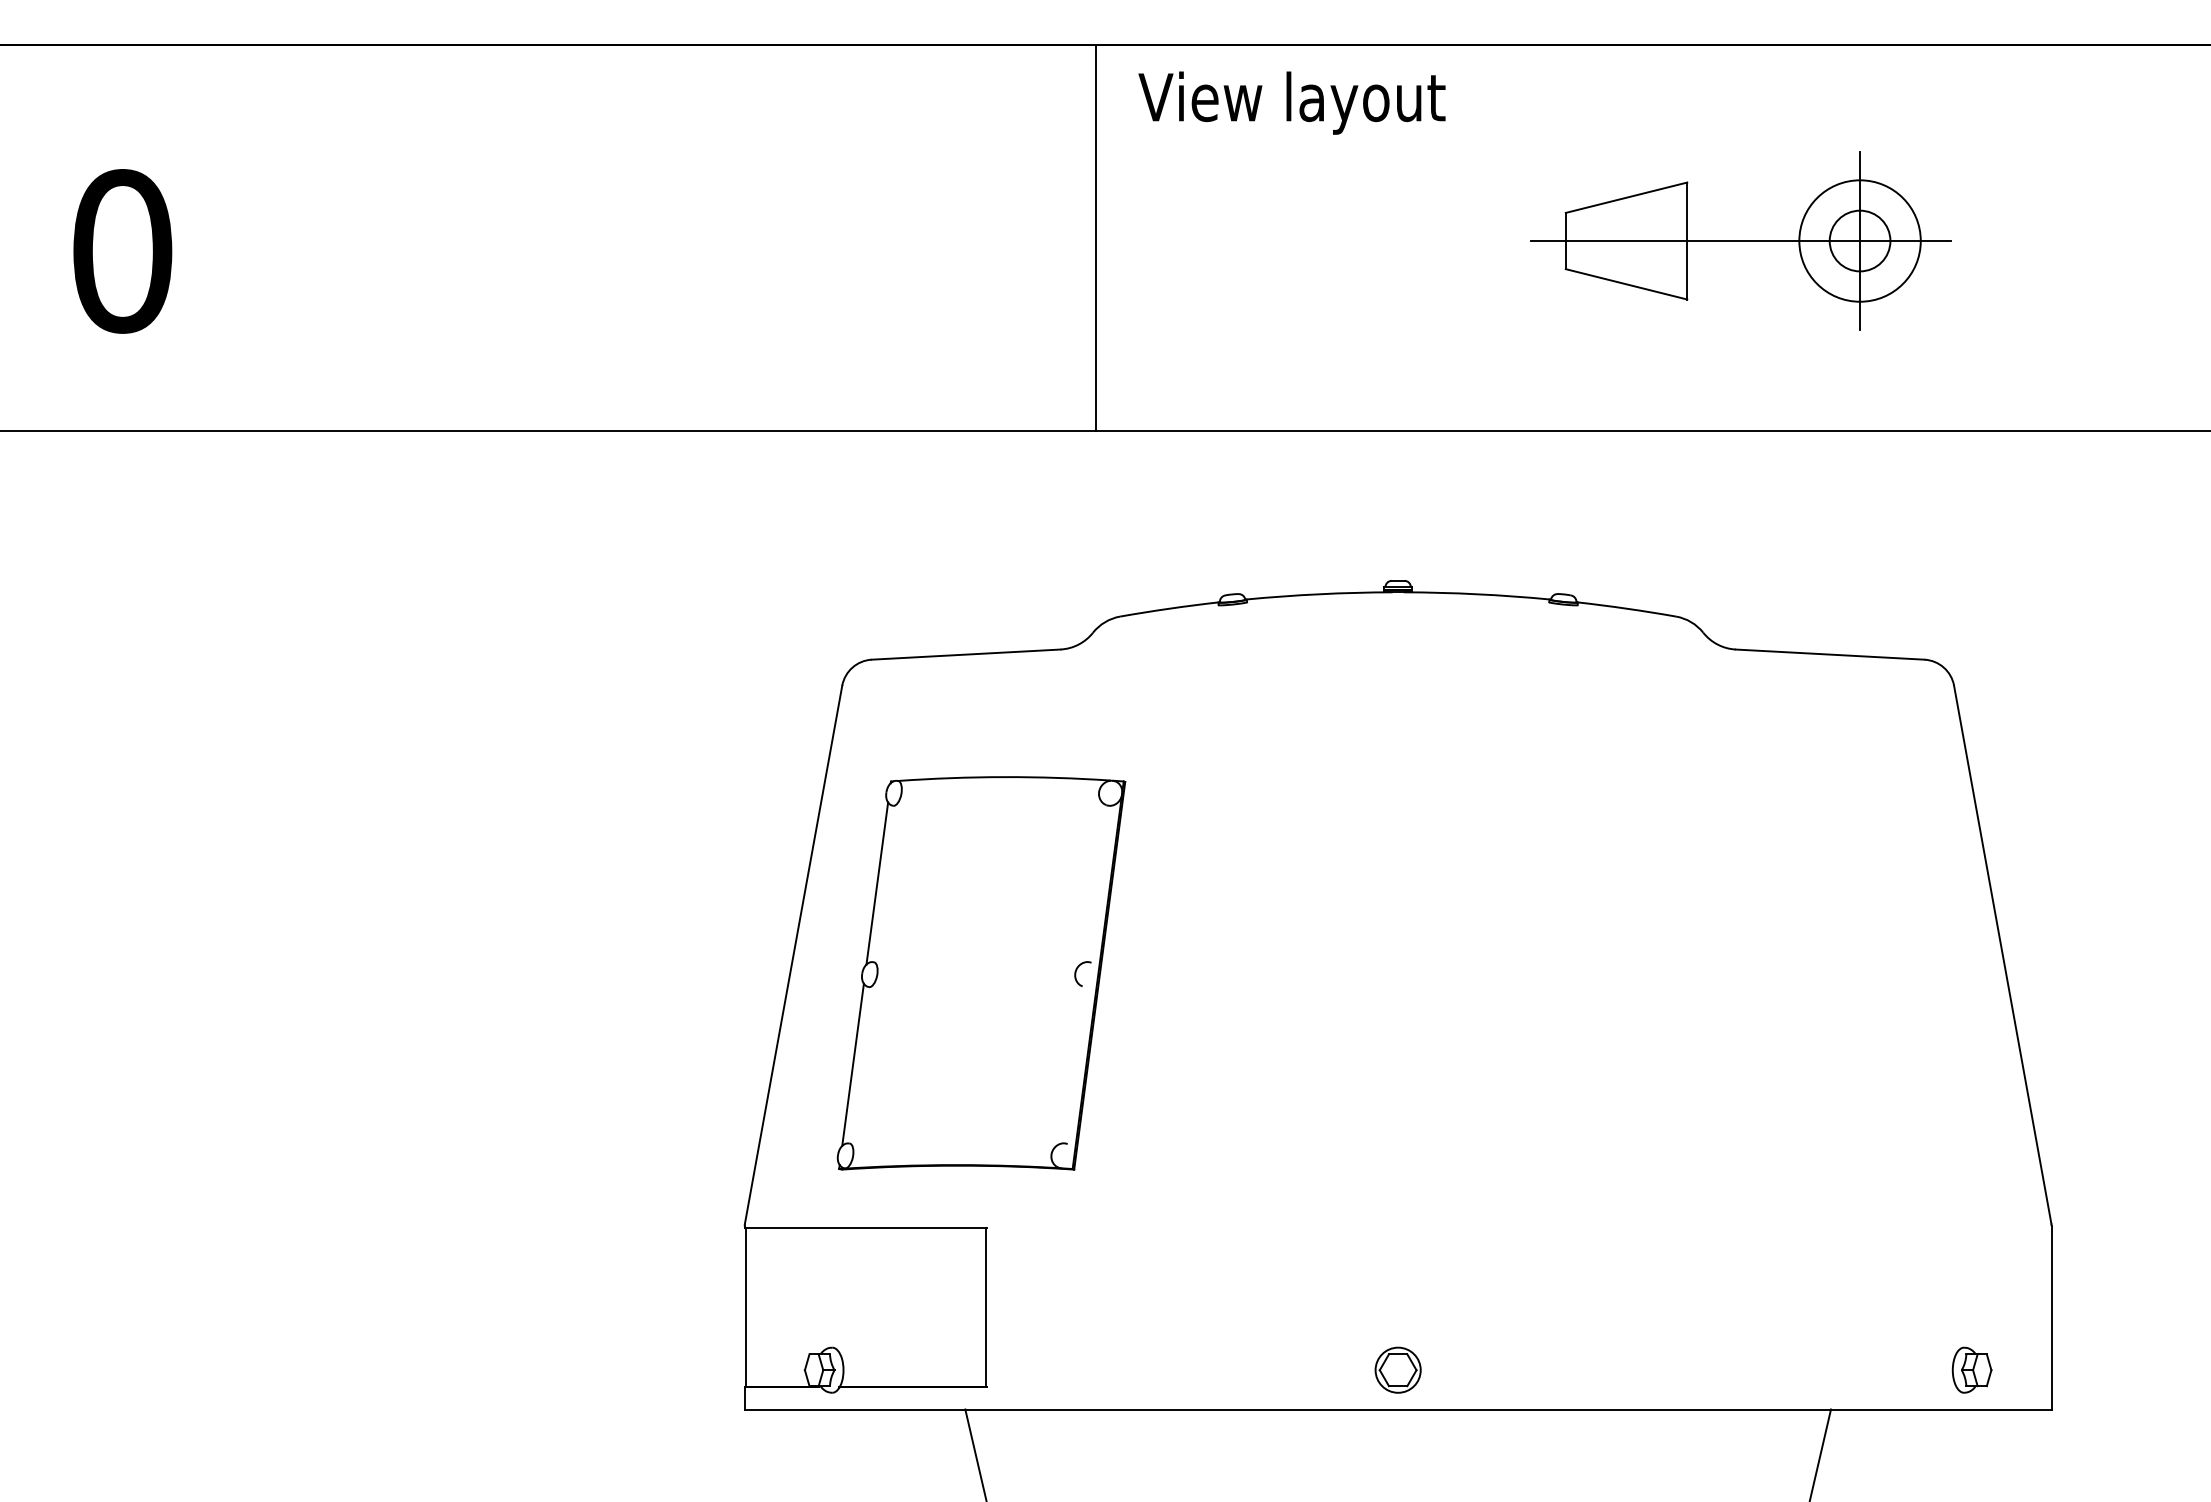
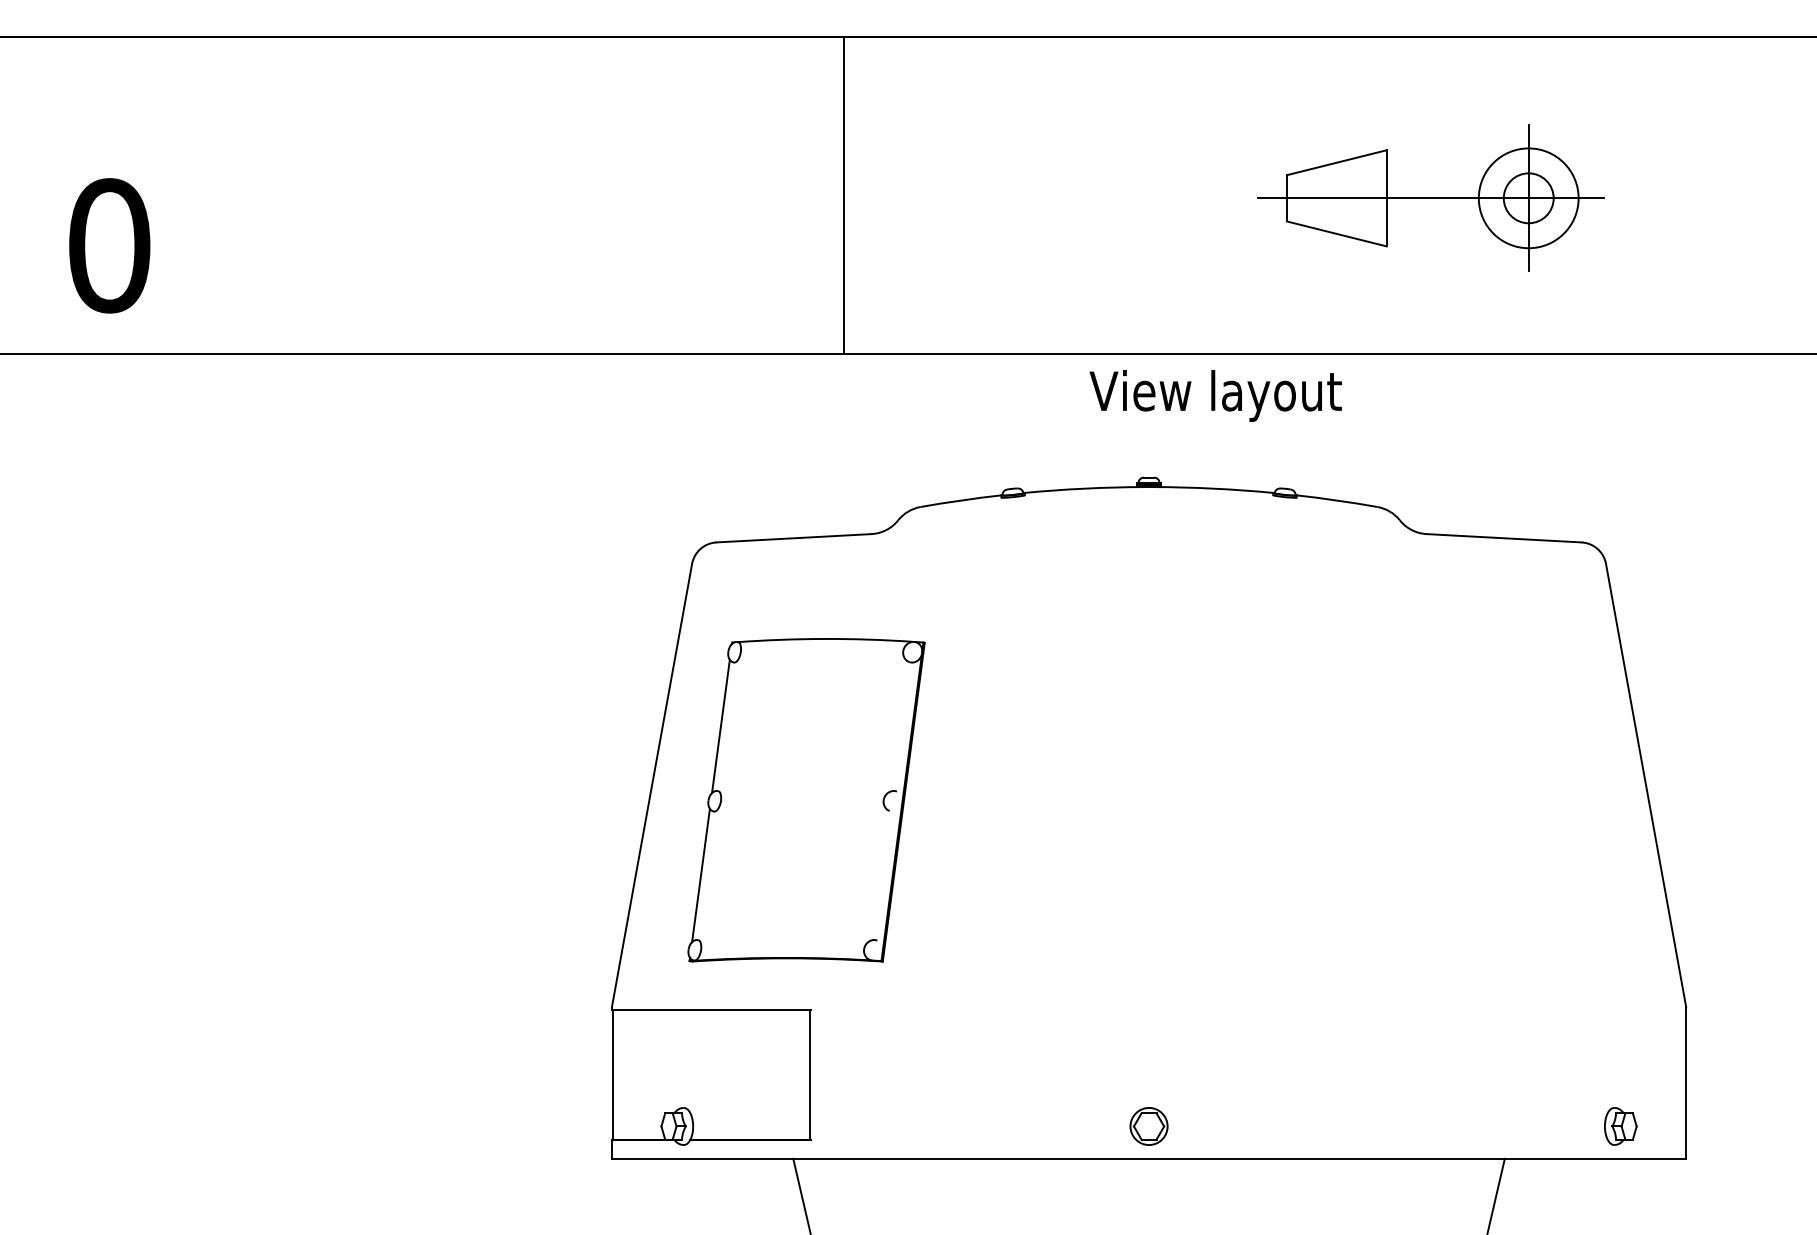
text: (1291, 102) -> (1215, 395), moved
line: (1095, 237) -> (844, 195), moved
text: (122, 250) -> (109, 245), moved

